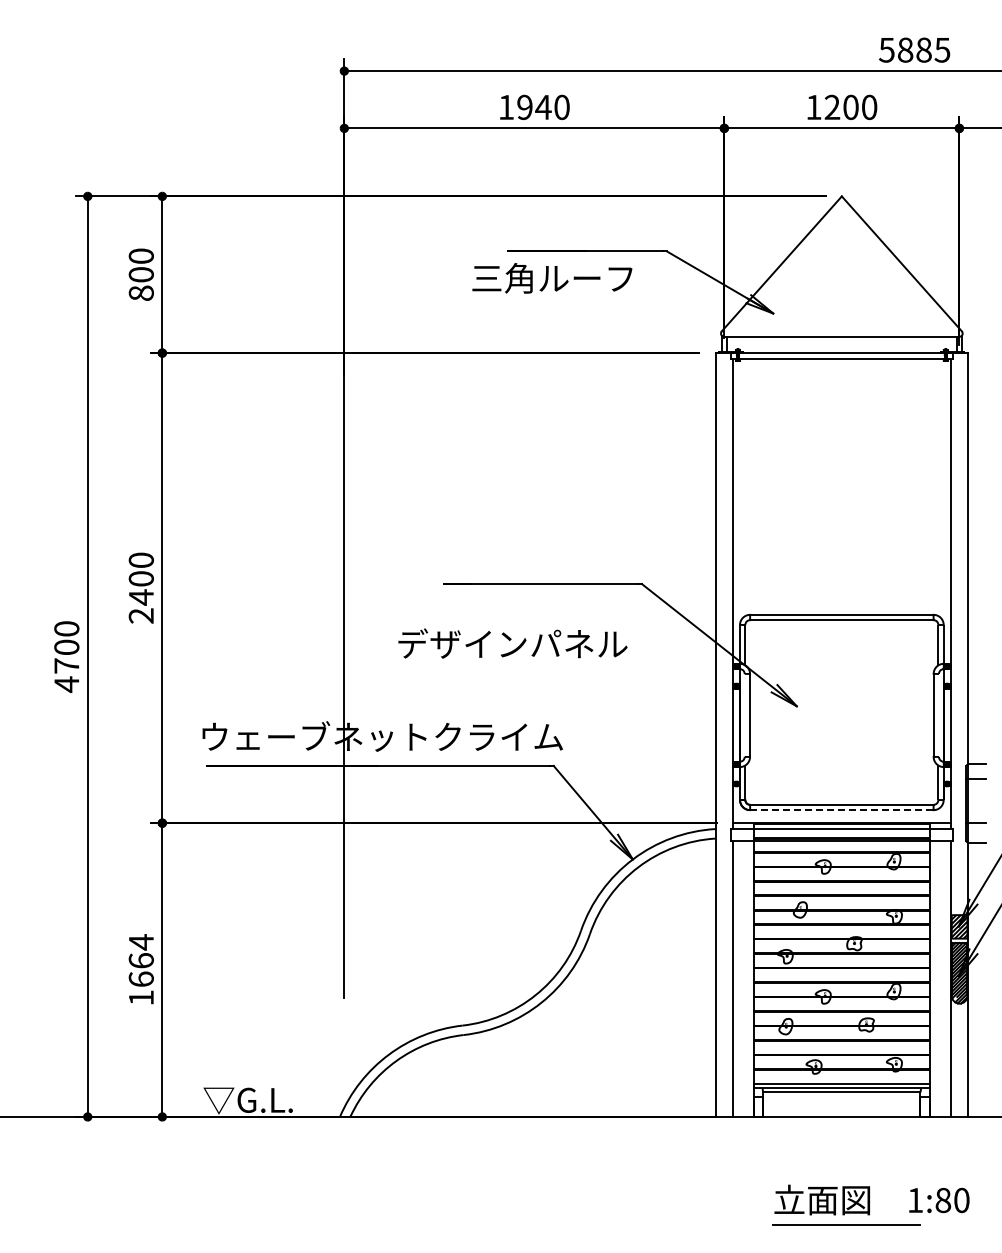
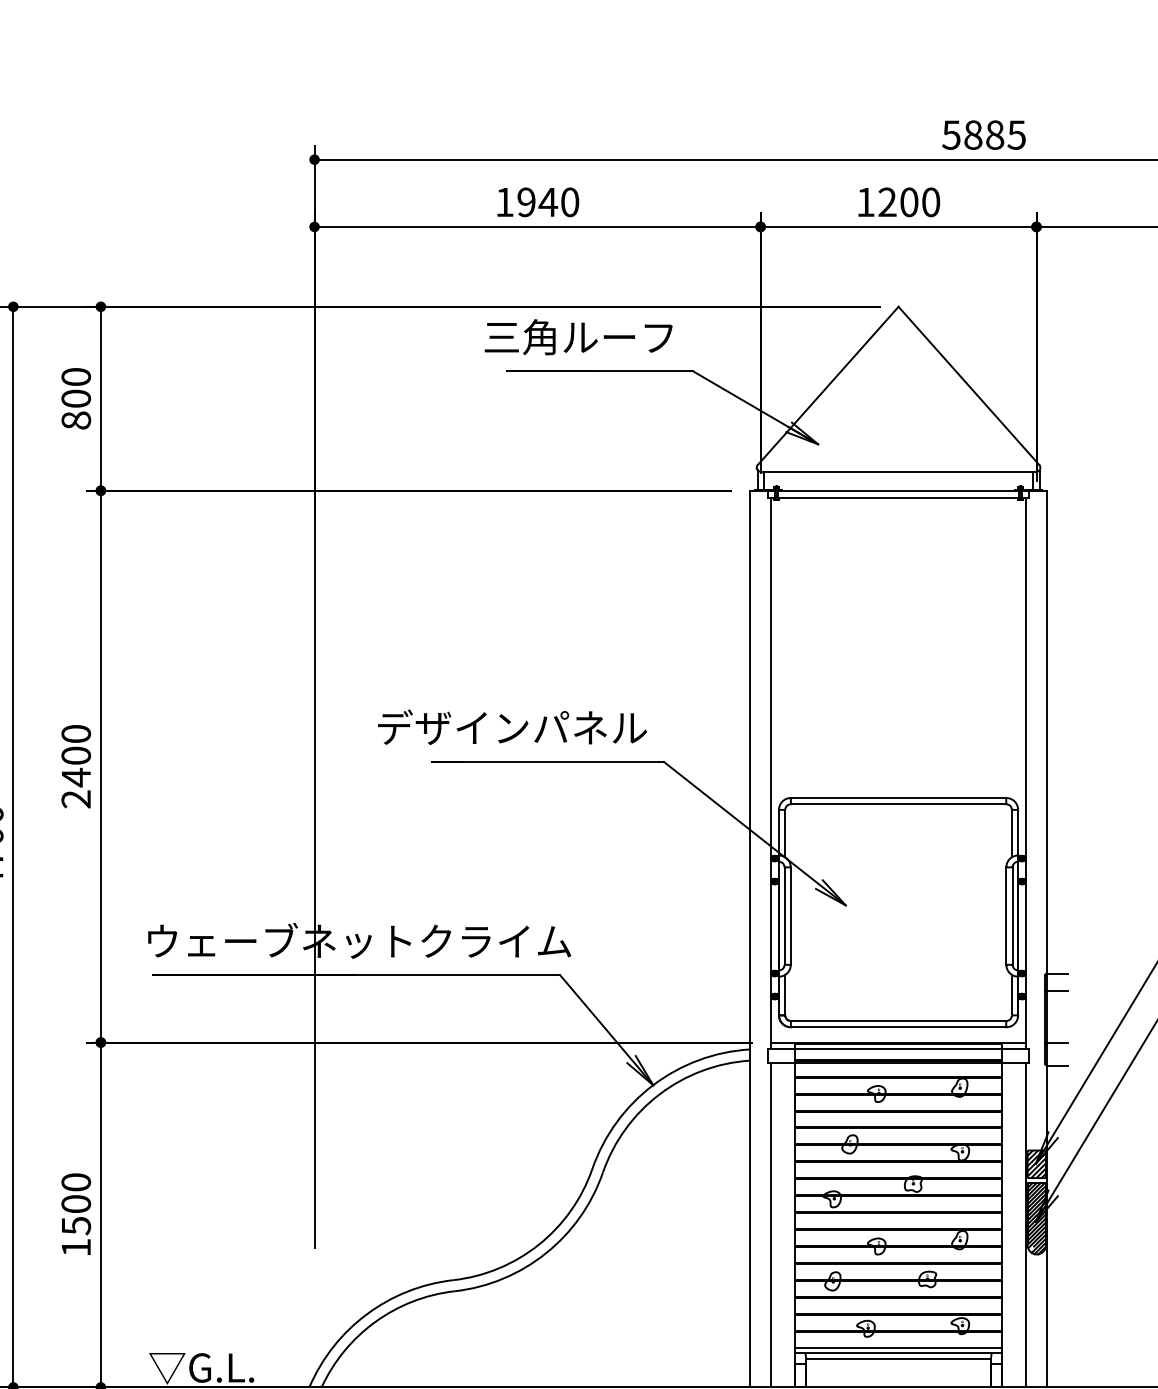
text: (552, 278) -> (578, 337), moved
text: (512, 643) -> (511, 727), moved
line: (744, 714) -> (784, 914), added
line: (938, 714) -> (1012, 914), added
line: (841, 810) -> (898, 1027), dashed -> solid
text: (140, 960) -> (75, 1203), 1664 -> 1500

